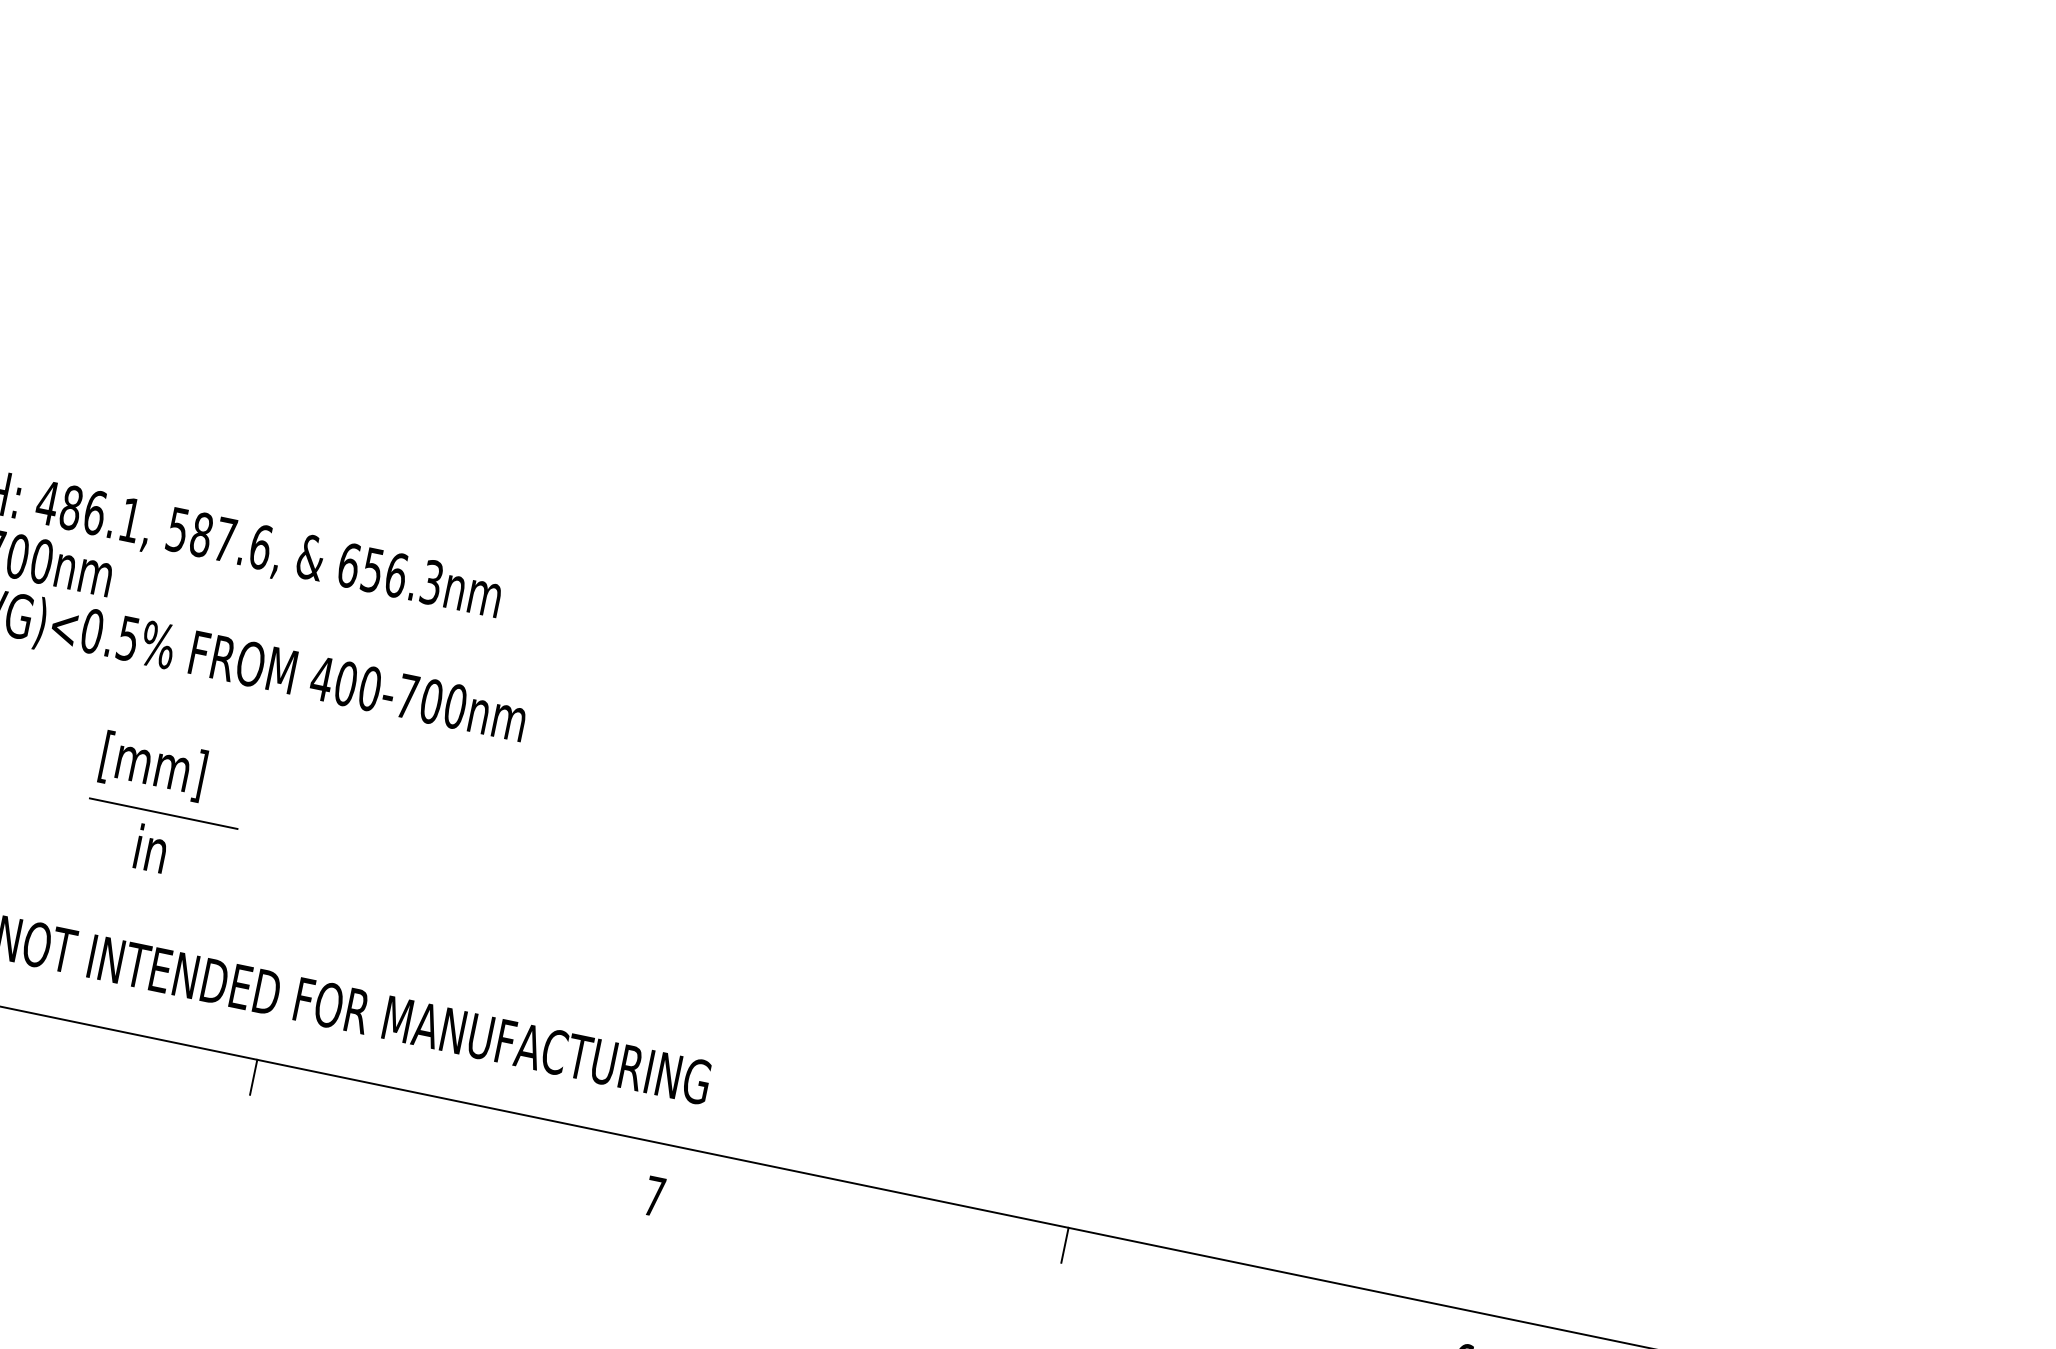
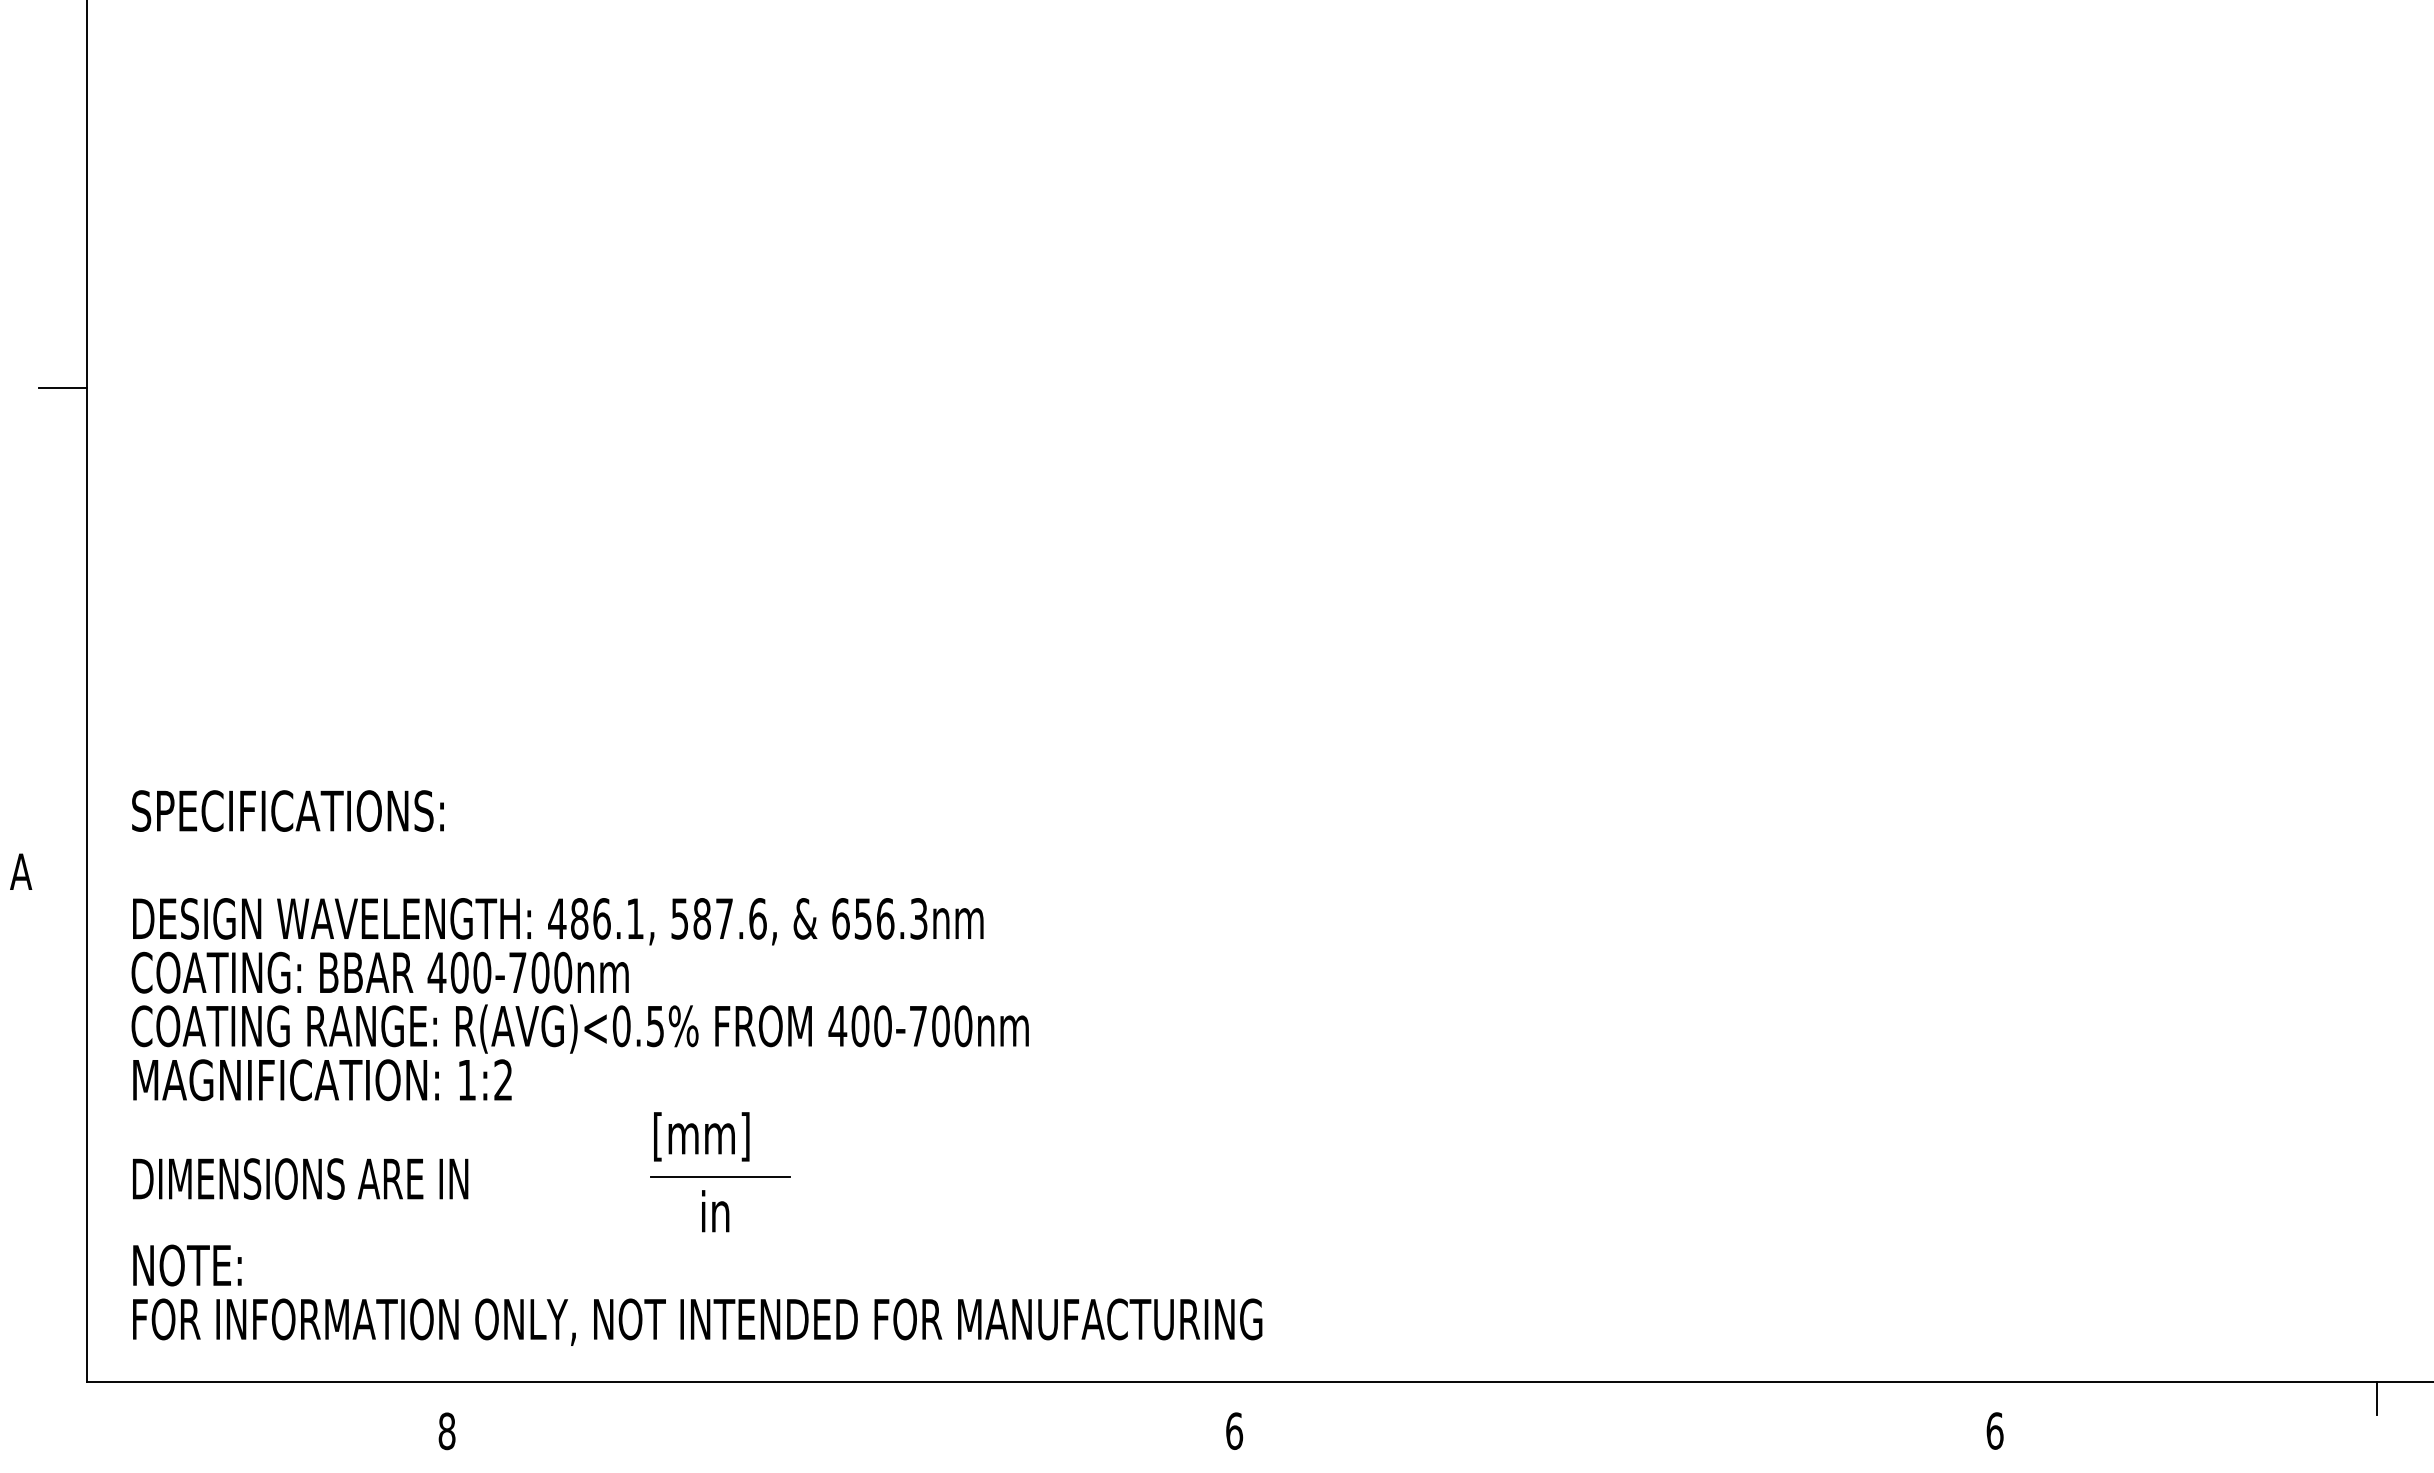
line: (253, 1077) -> (850, 1398), removed
text: (654, 1195) -> (1234, 1430), 7 -> 6
line: (1064, 1245) -> (1613, 1398), removed

